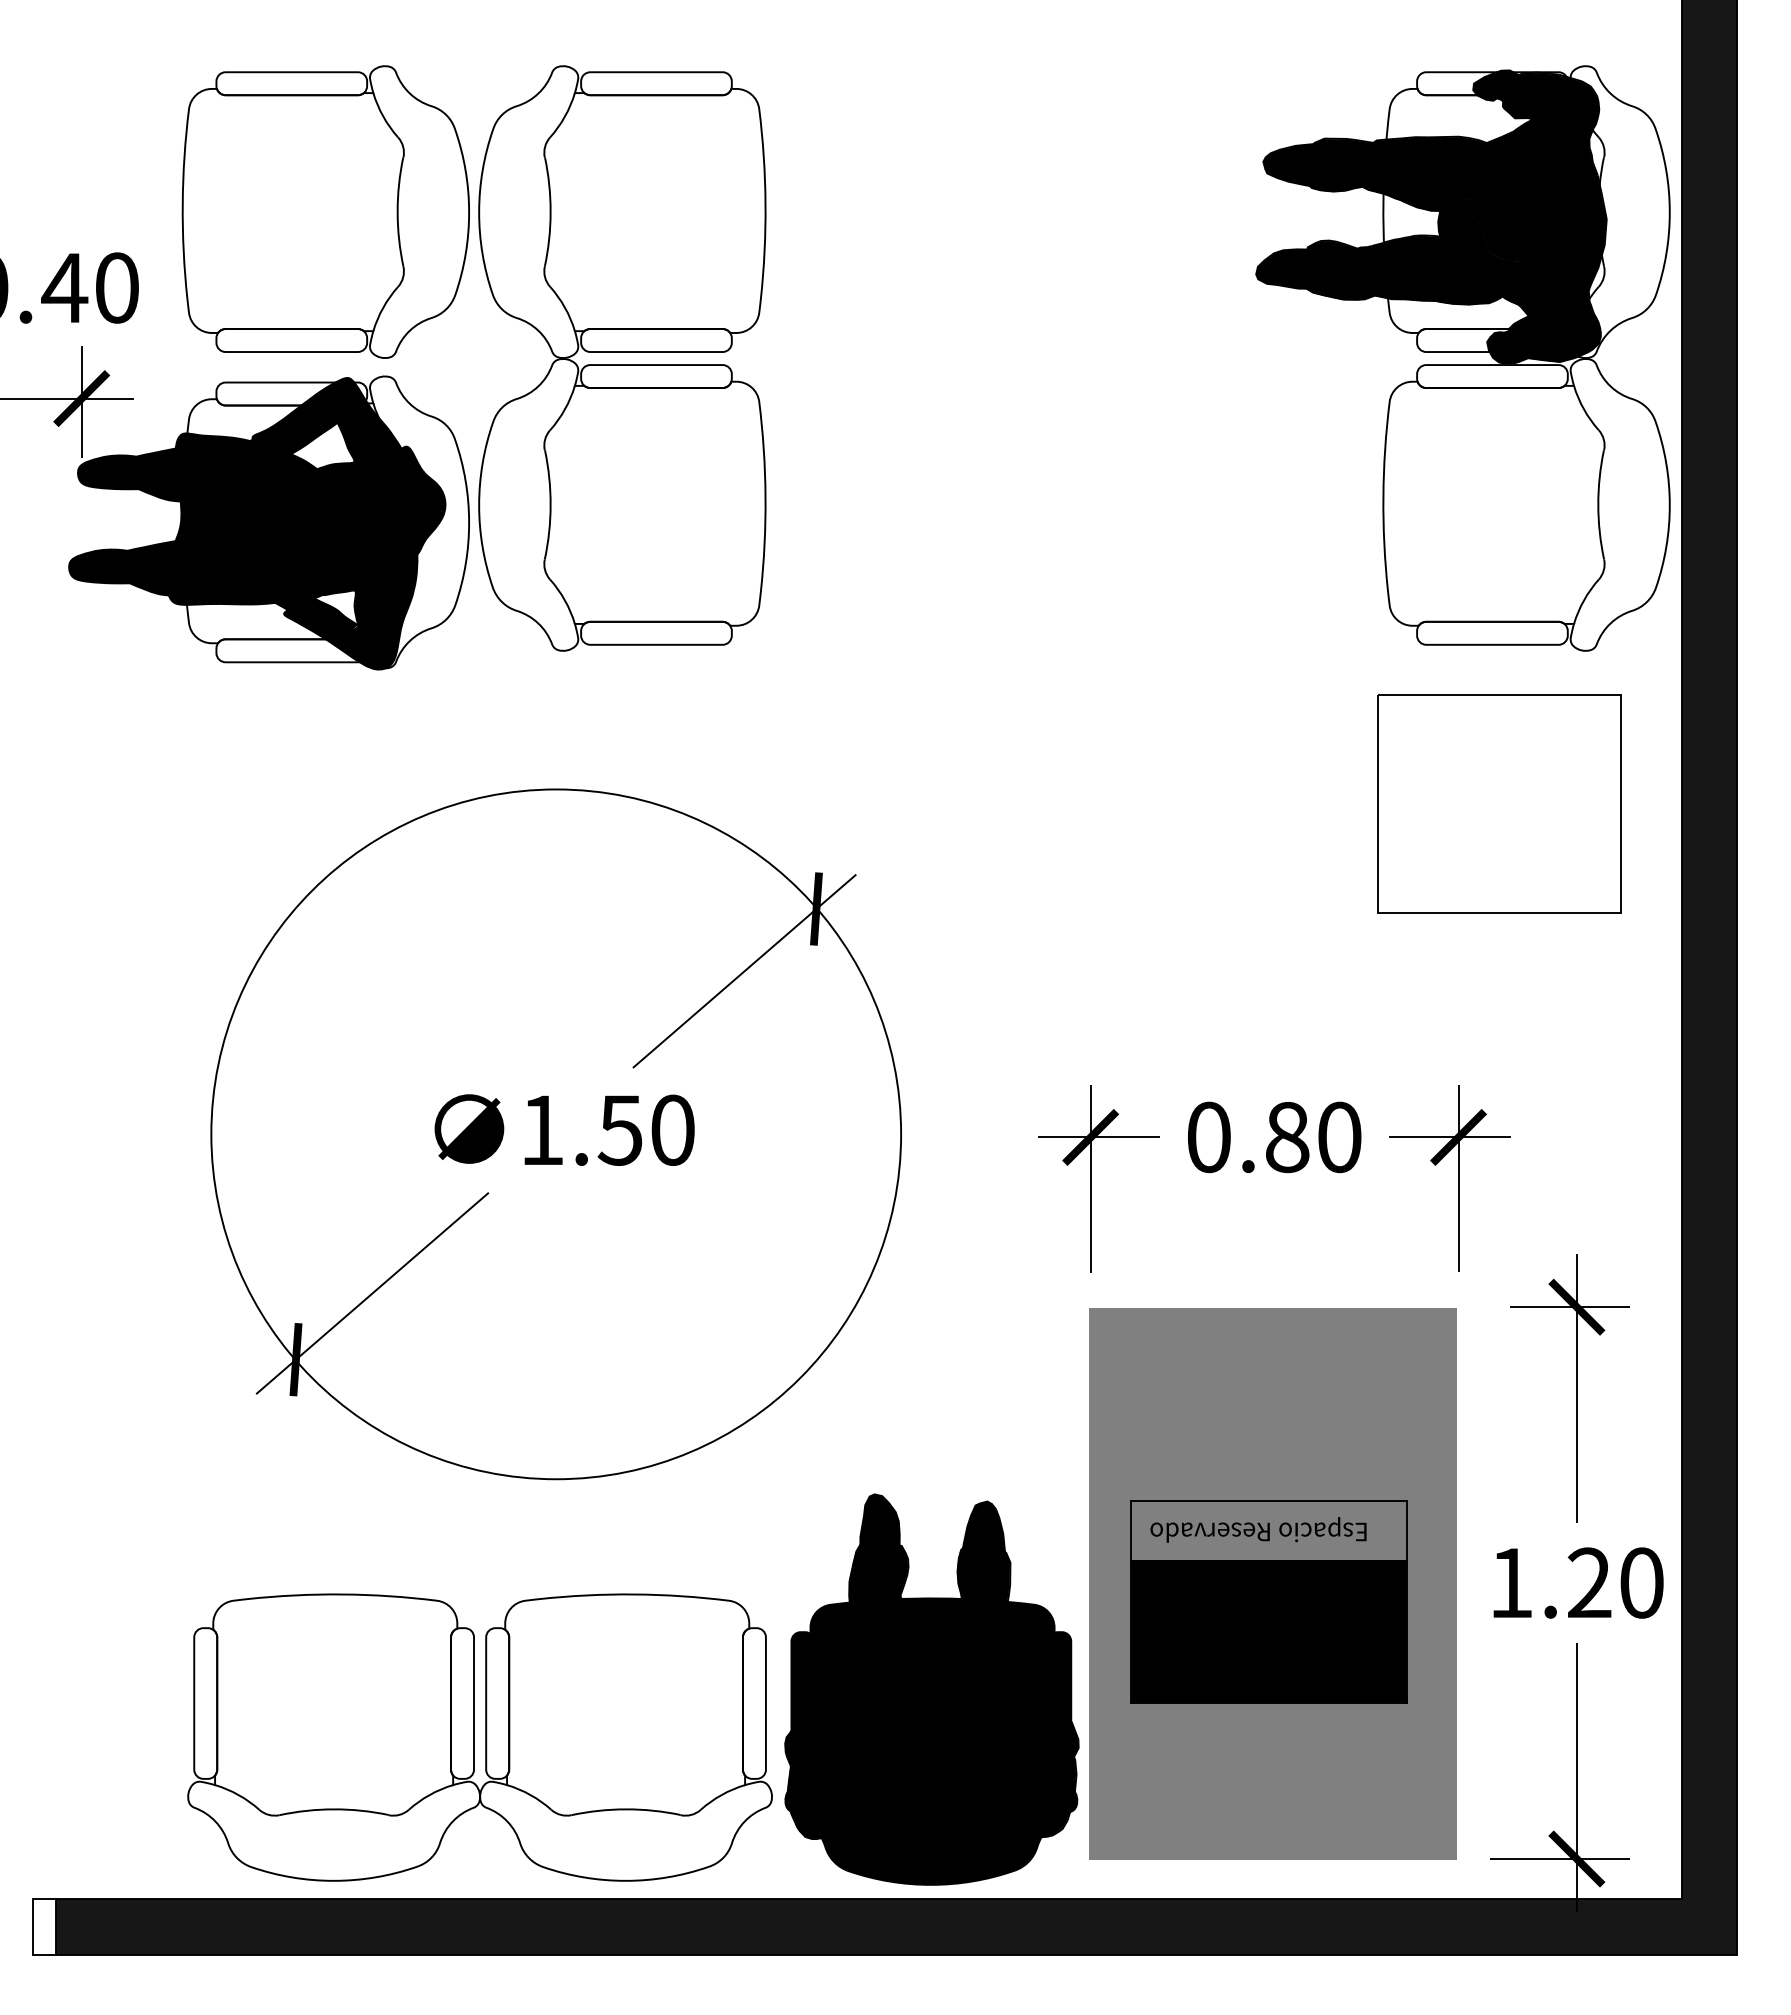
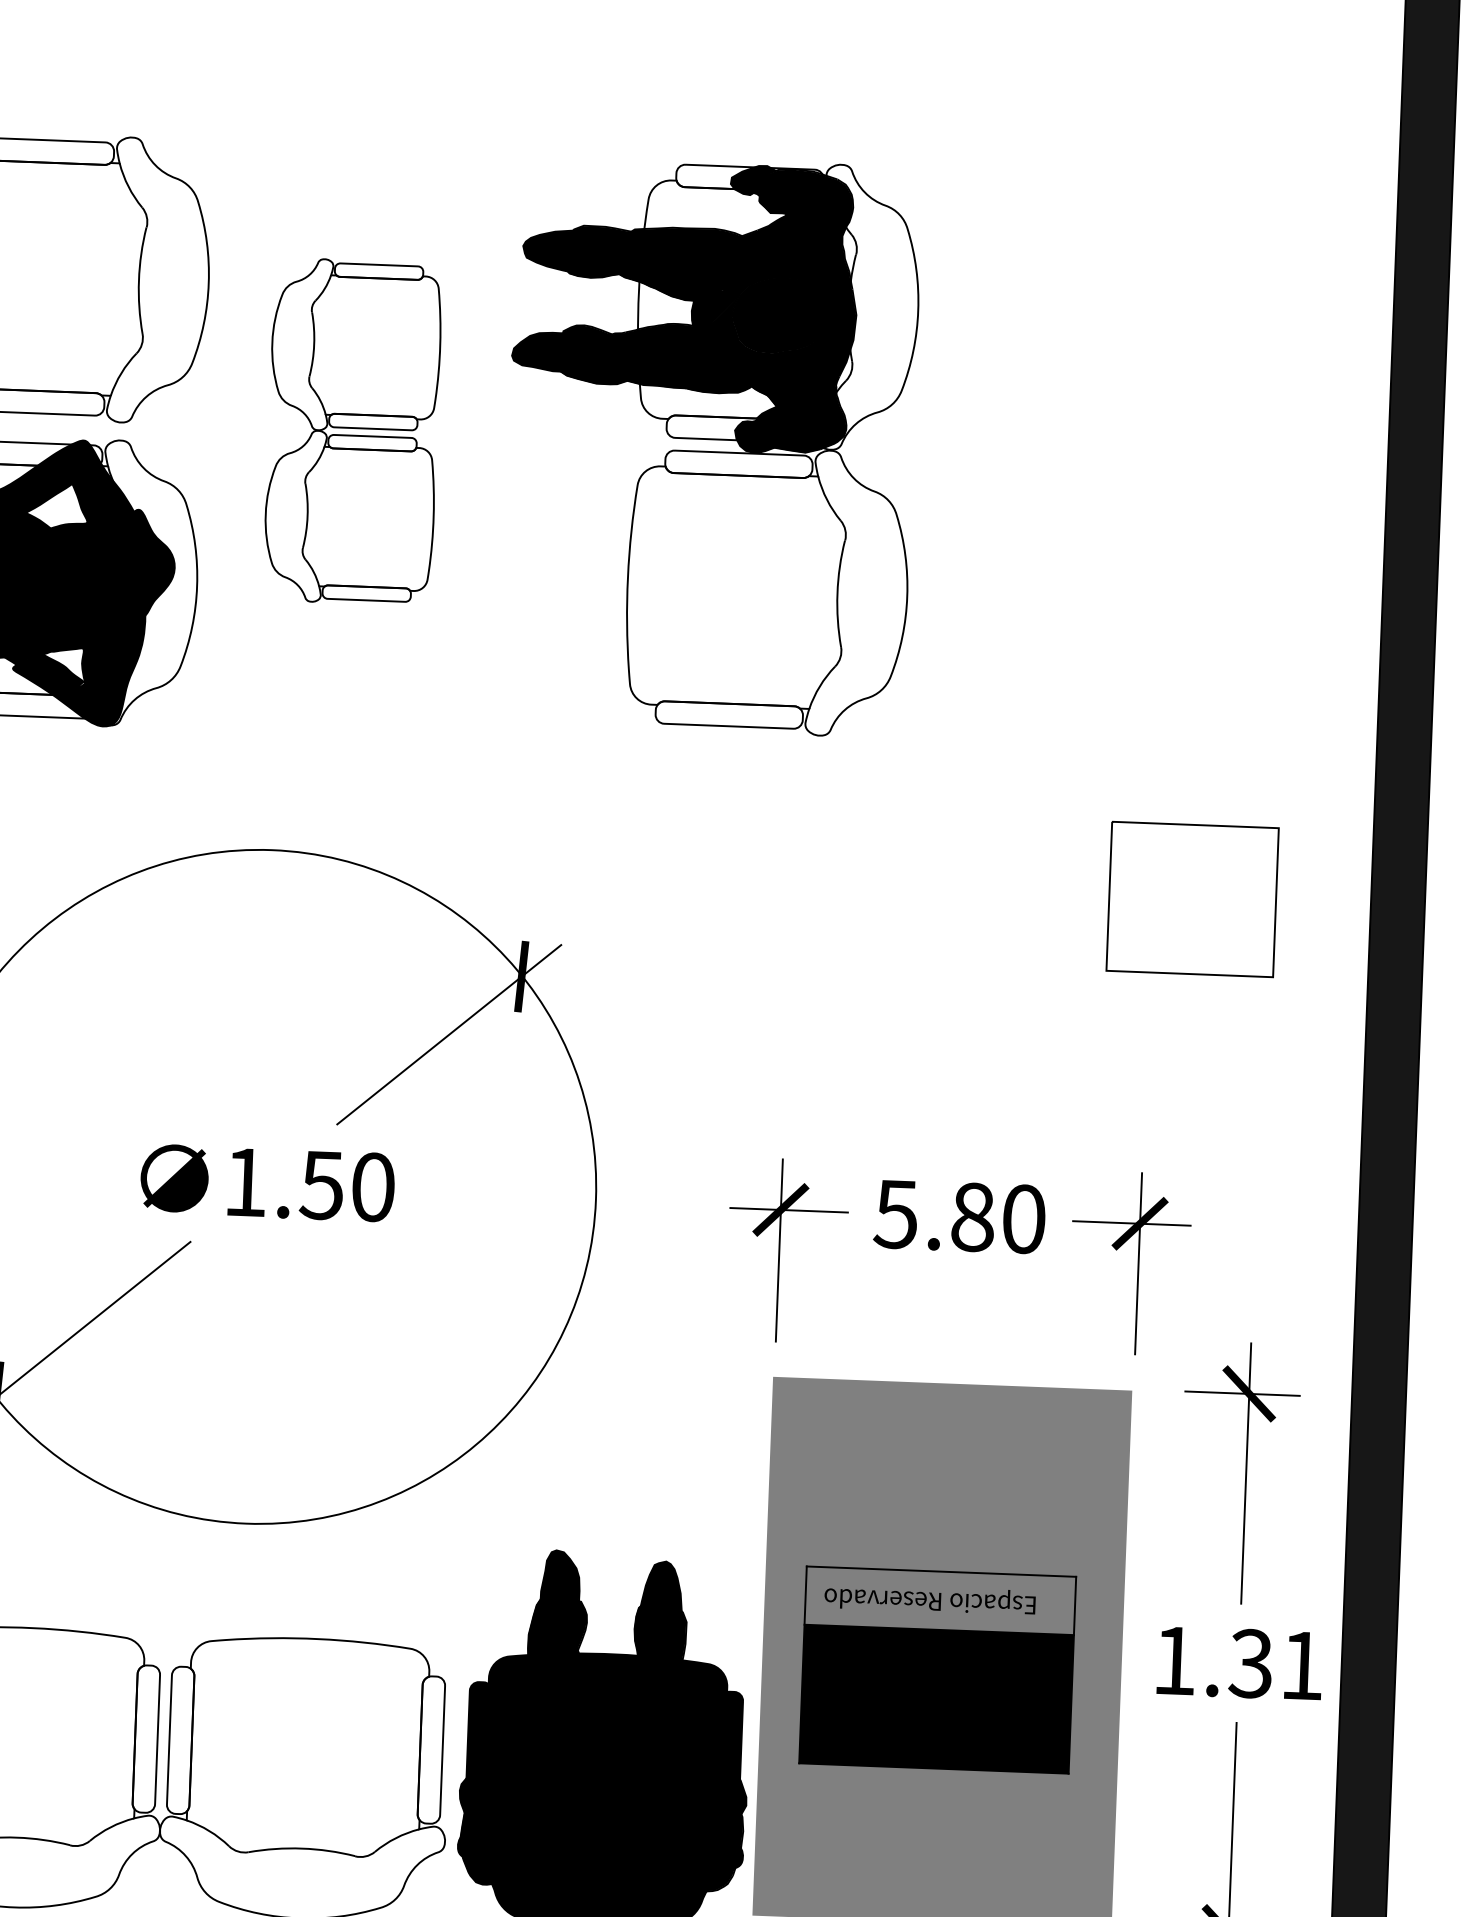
part: (622, 358) -> (353, 431), size x0.6
part: (1462, 358) -> (710, 445), moved
part: (1499, 803) -> (1192, 899), size x0.7
text: (1208, 1137) -> (895, 1214), 0.80 -> 5.80
text: (1614, 1582) -> (1275, 1664), 1.20 -> 1.31

